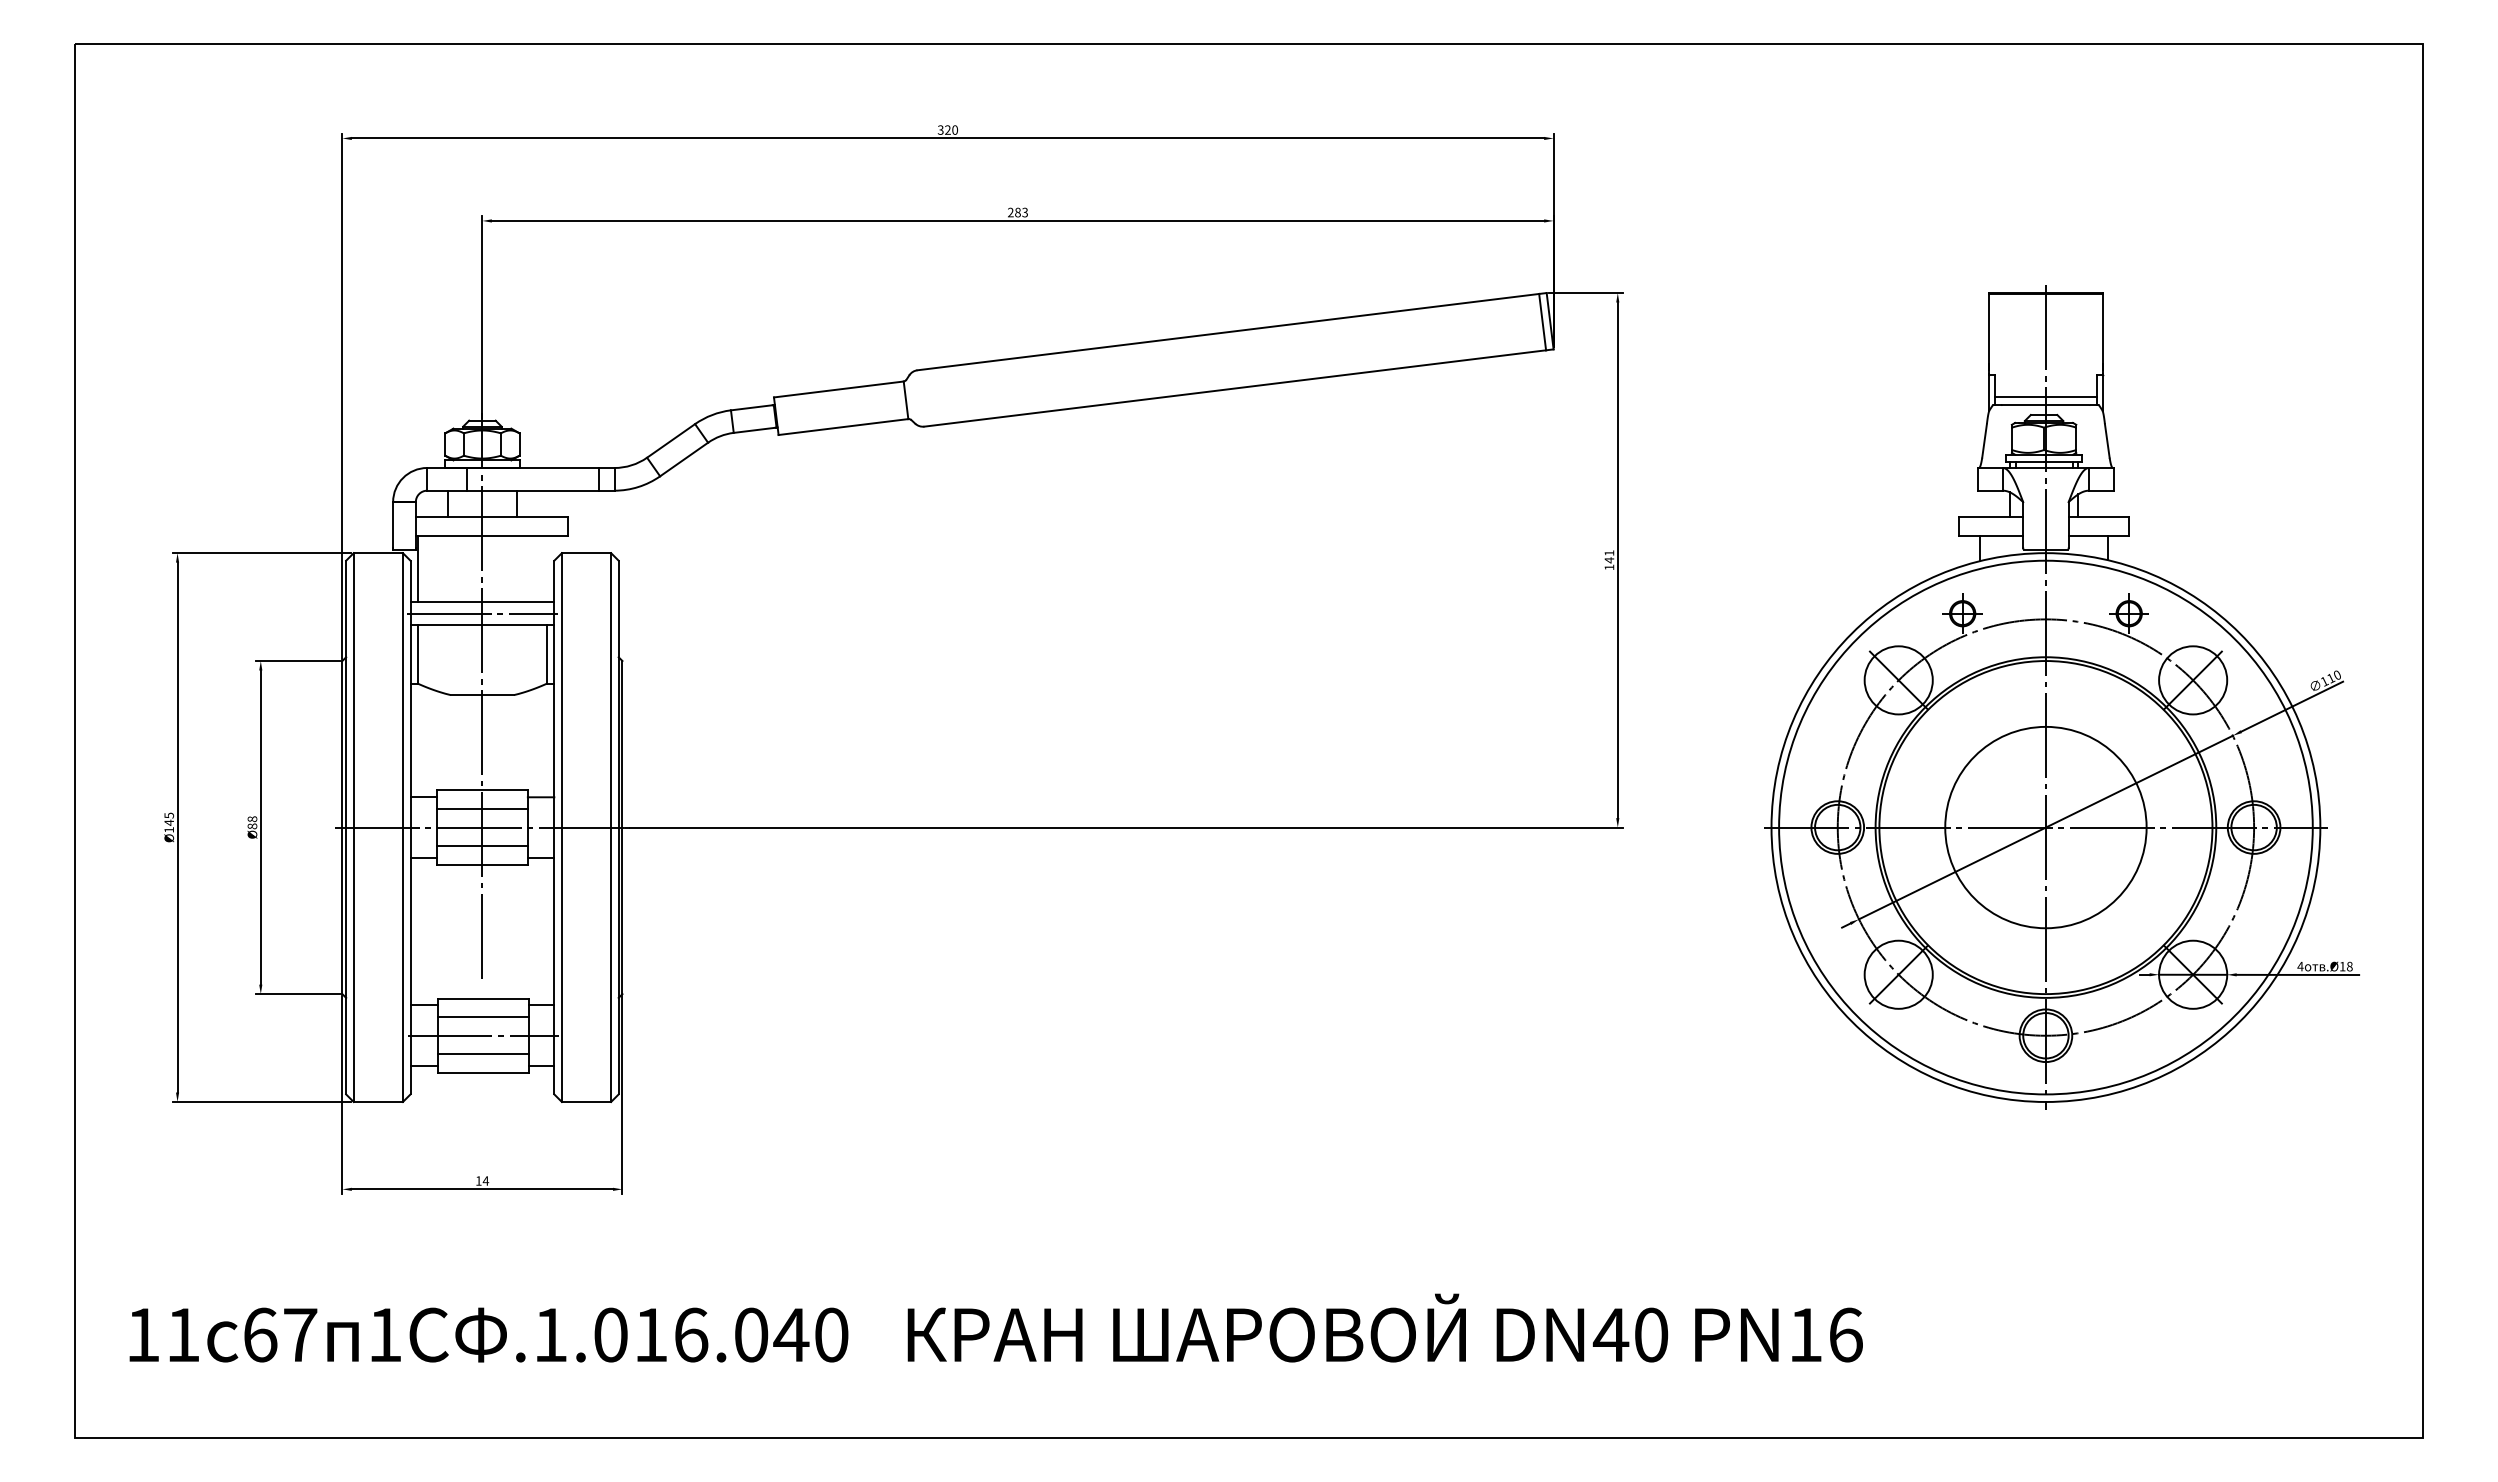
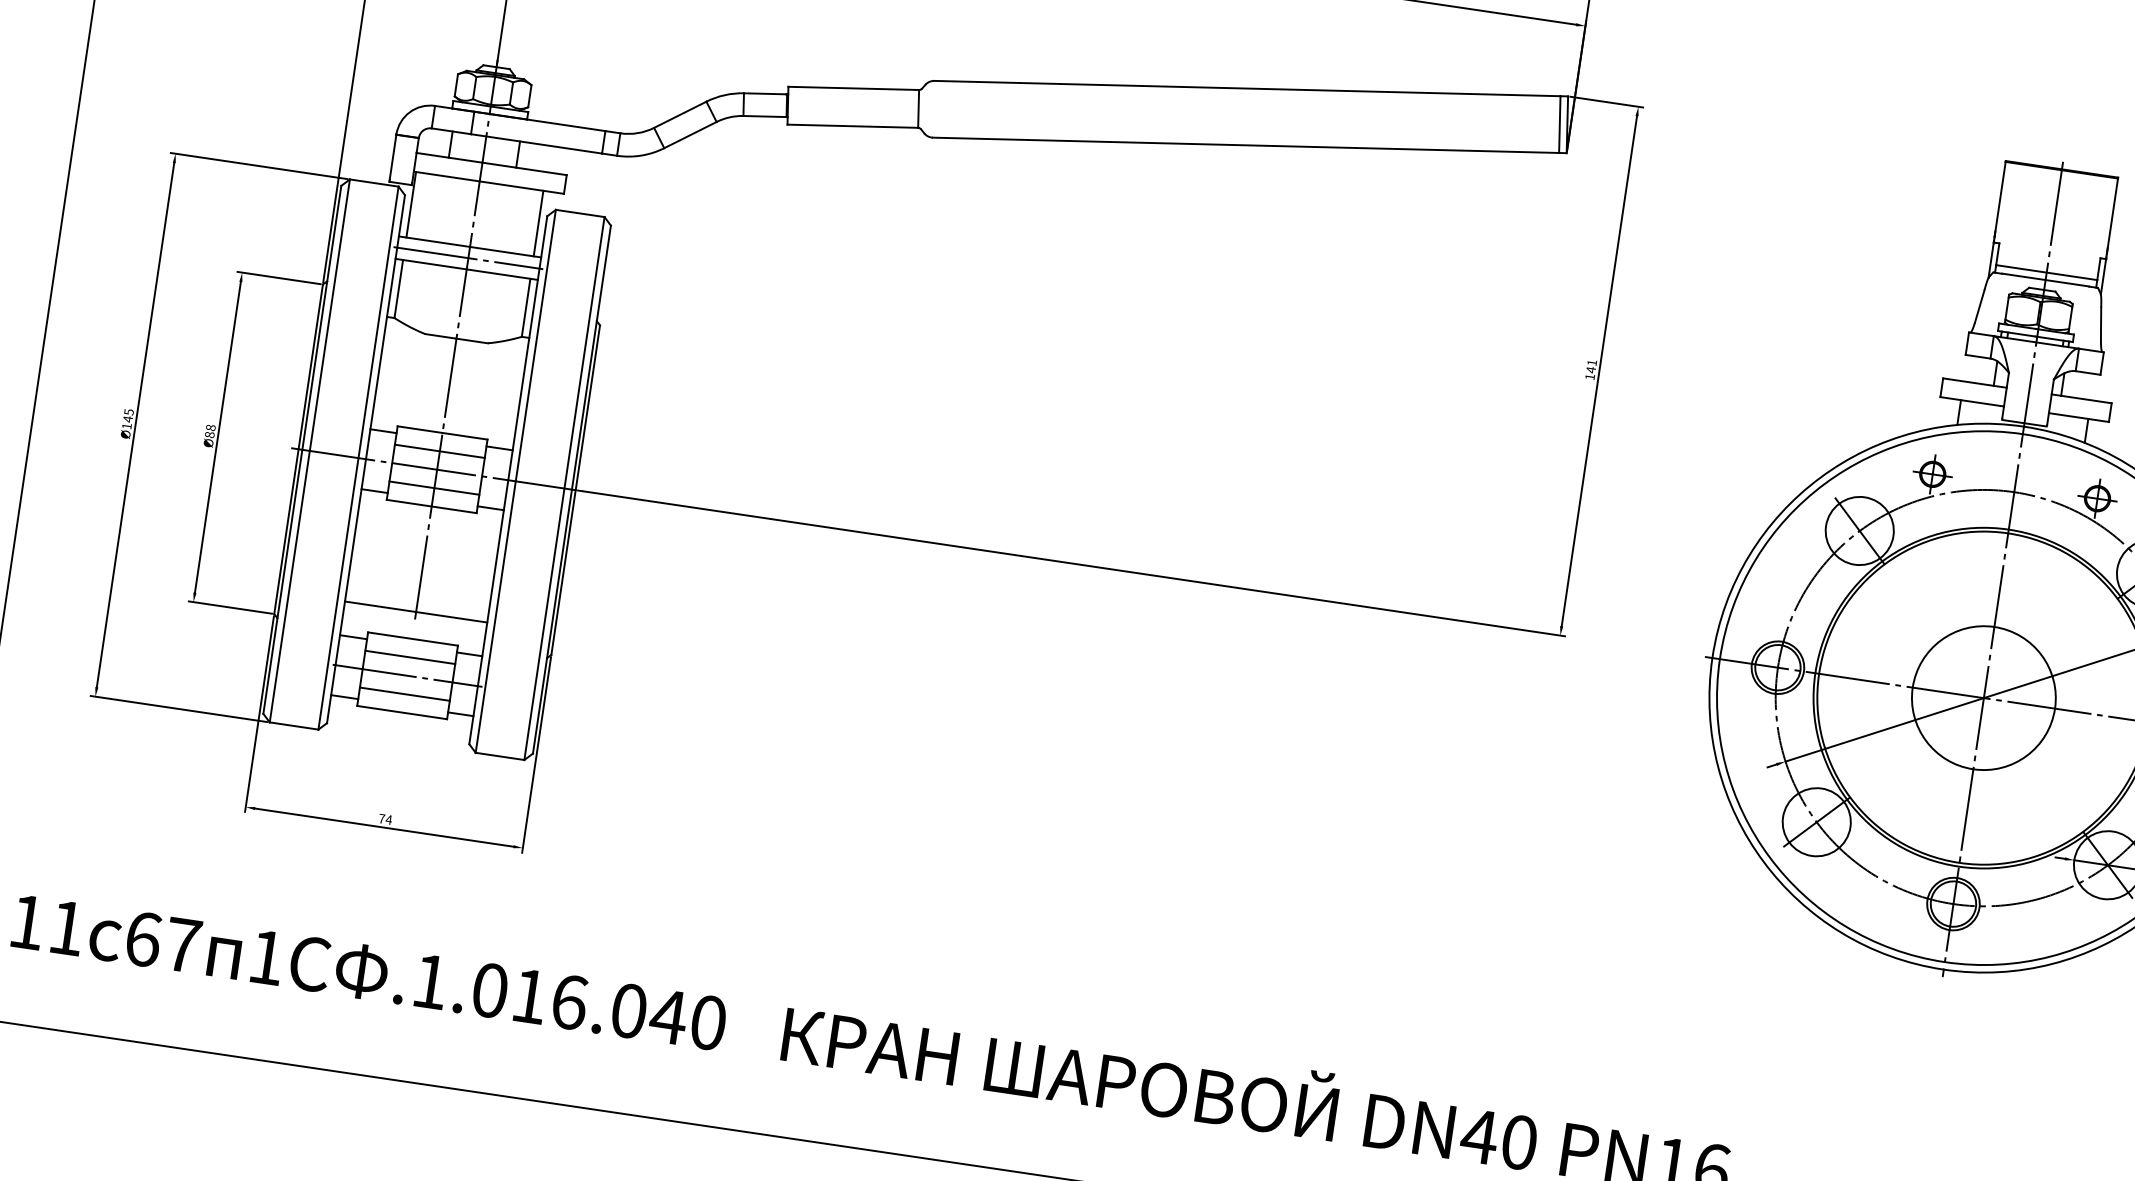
line: (546, 569) -> (538, 223), added
circle: (2045, 827) -> (1983, 698), size x0.71
line: (482, 971) -> (416, 612), added
text: (478, 1180) -> (381, 818), 14 -> 74

